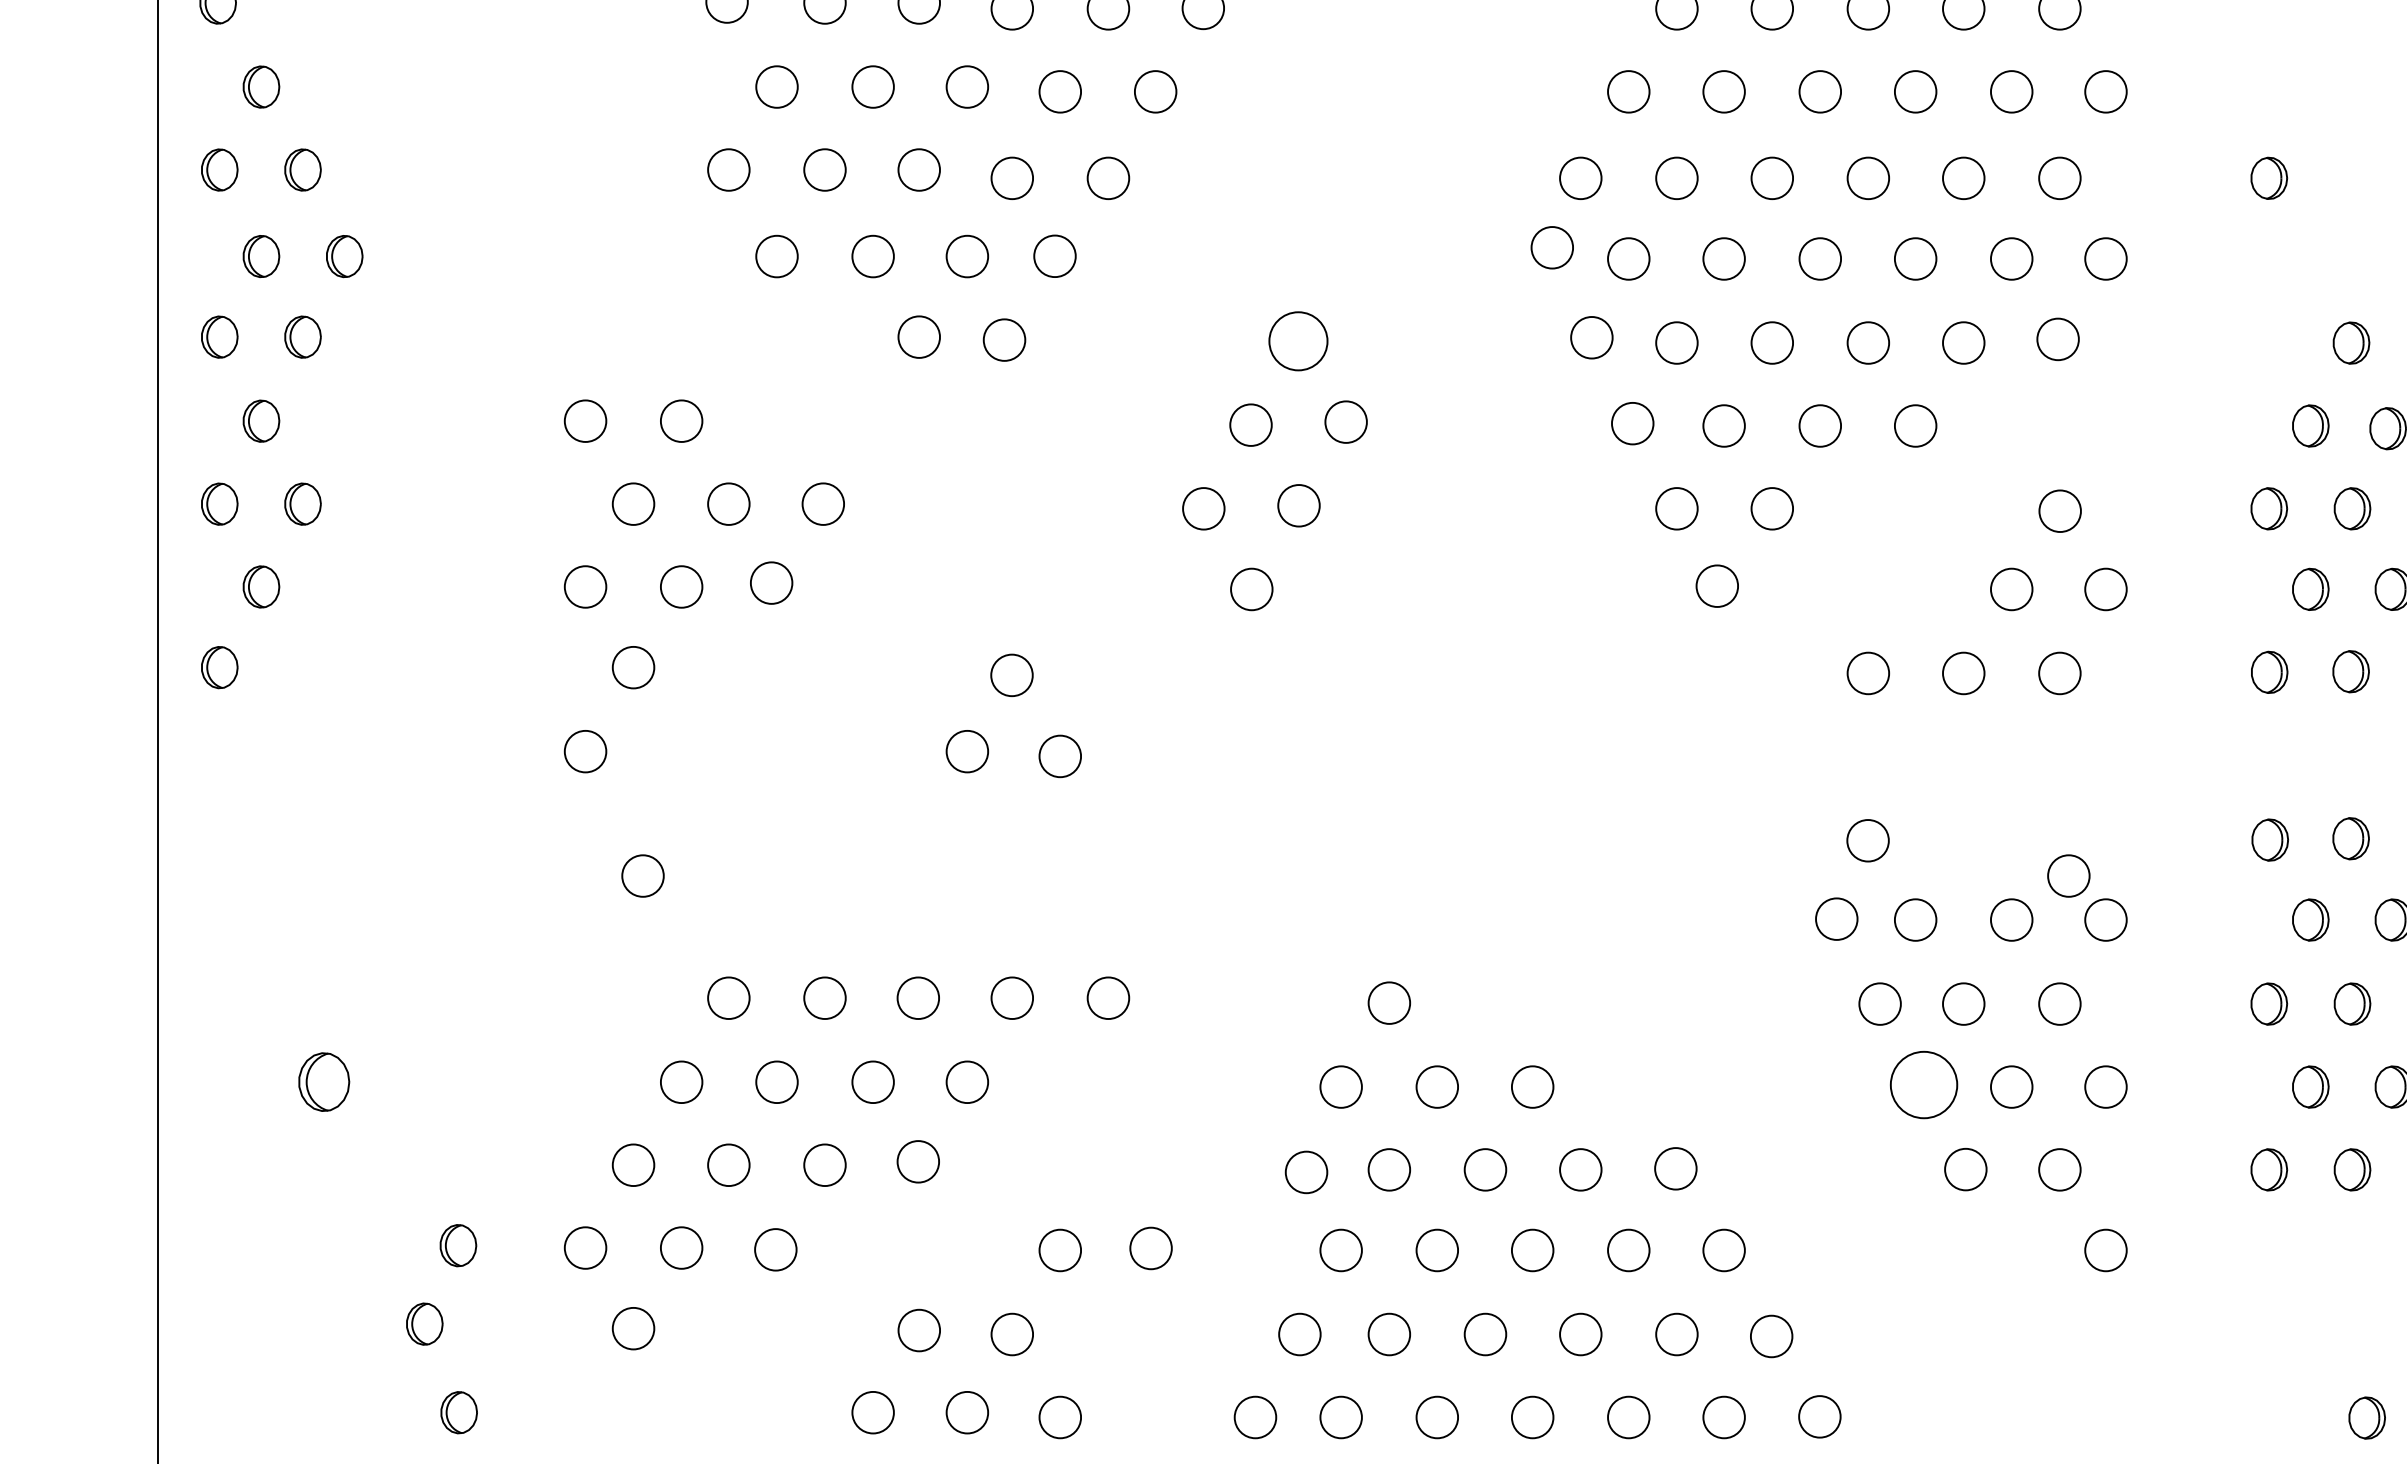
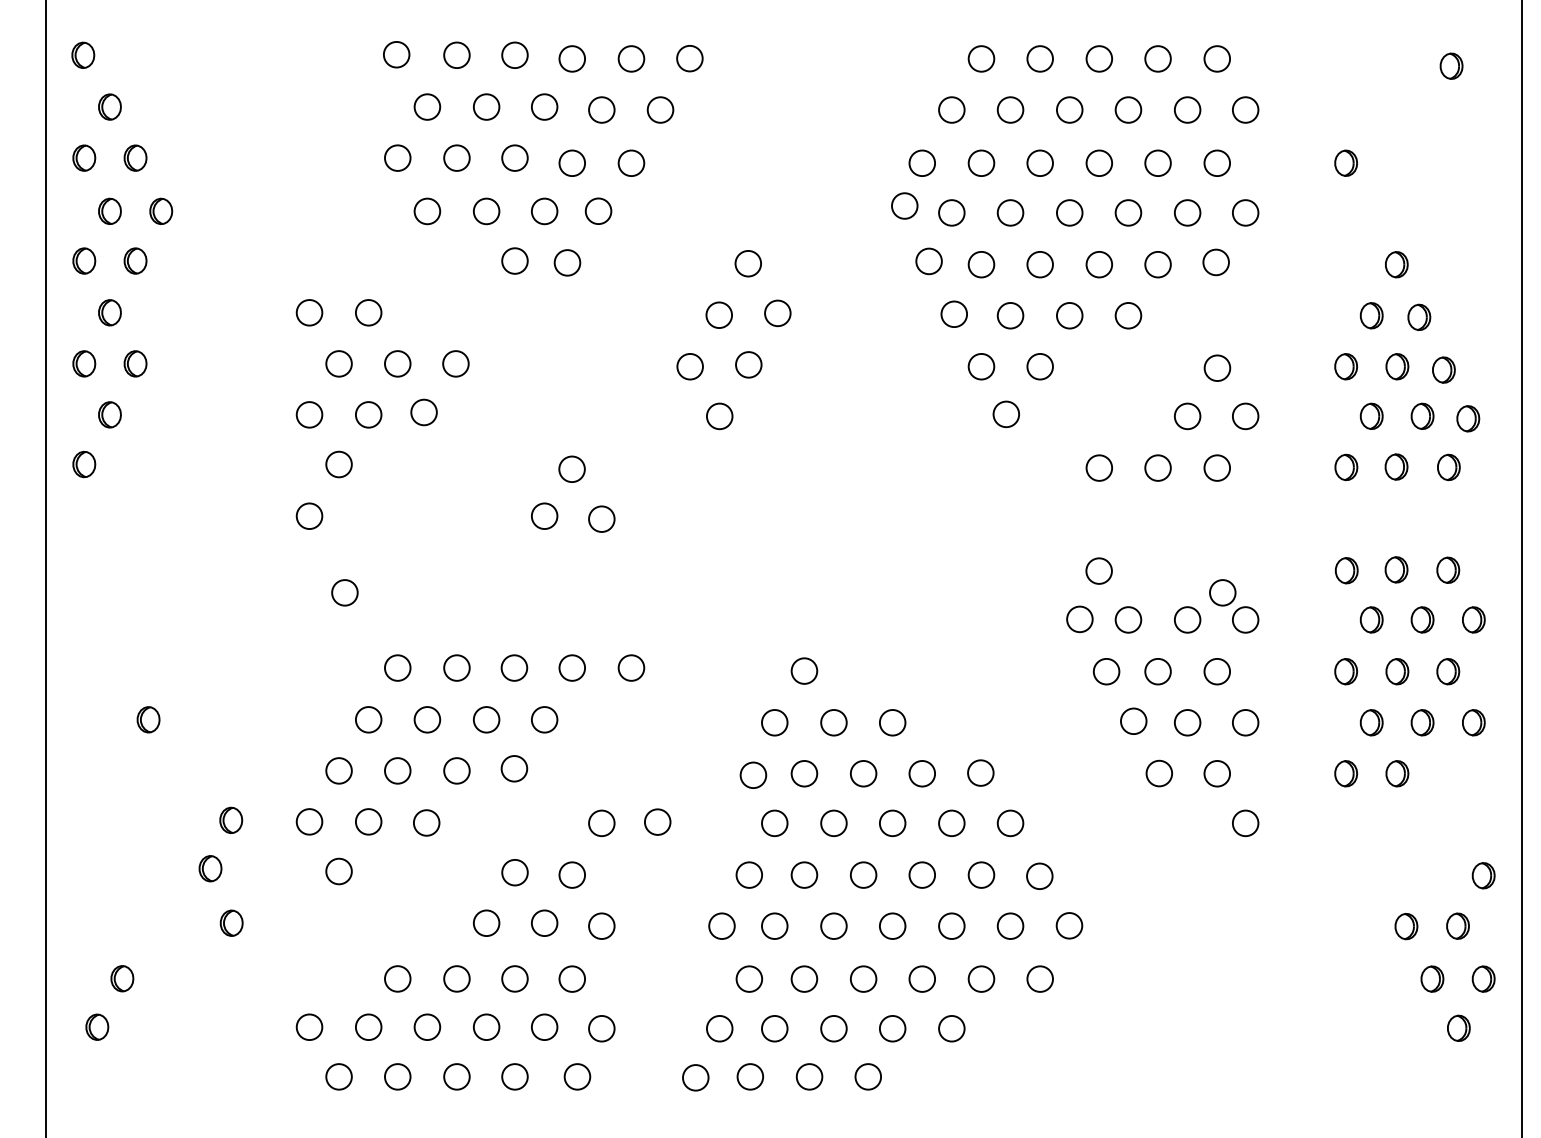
circle: (1296, 341) -> (747, 263), size x0.71
part: (323, 1081) -> (148, 719), size x0.71
circle: (1923, 1083) -> (1133, 720), size x0.62

